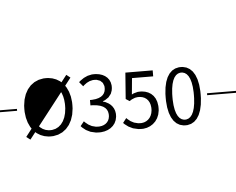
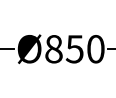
text: (96, 103) -> (53, 49), Ø350 -> Ø850

